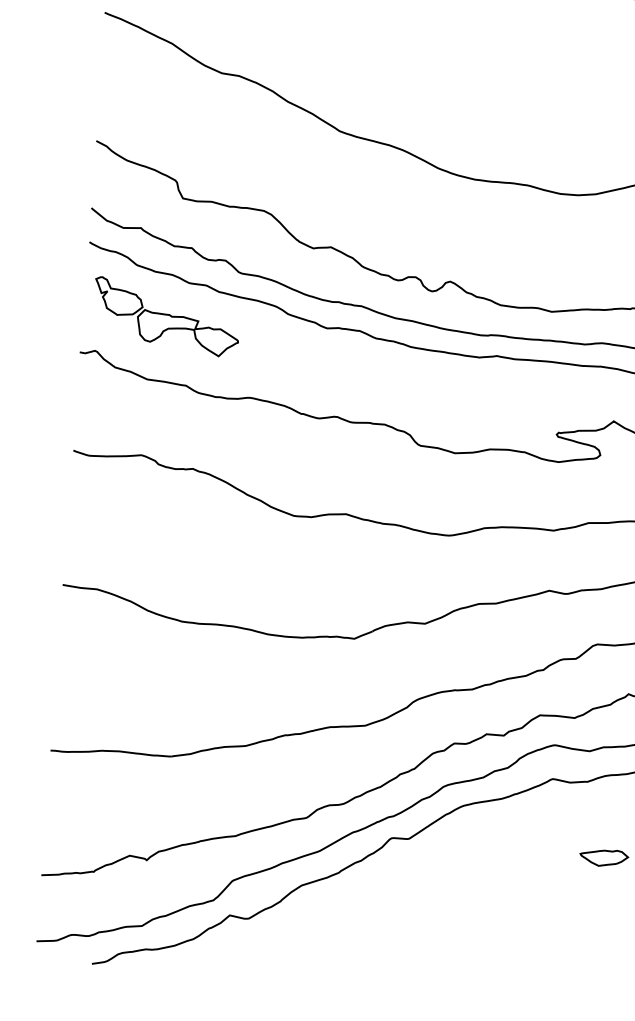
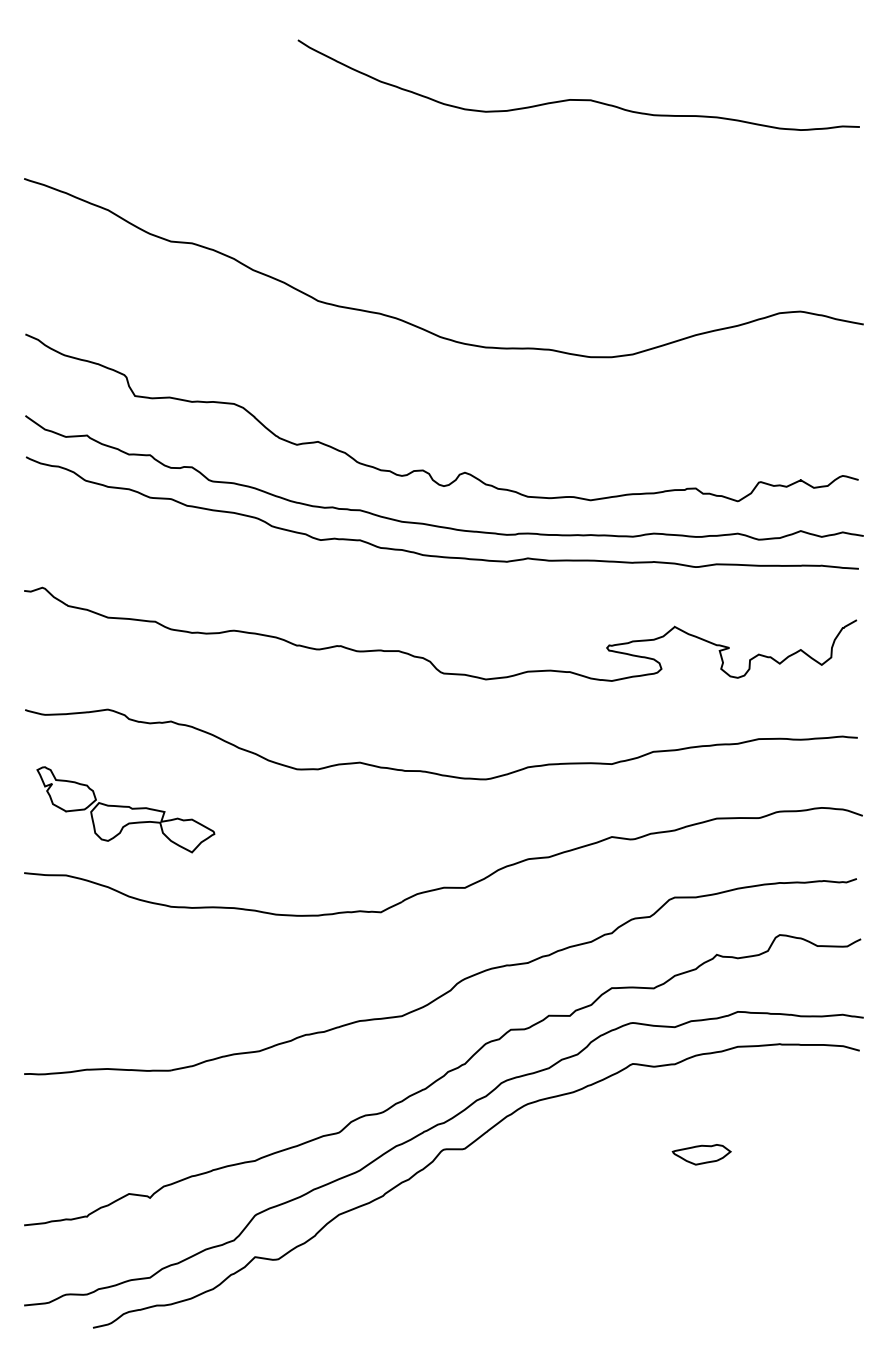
part: (166, 316) -> (125, 809), moved

